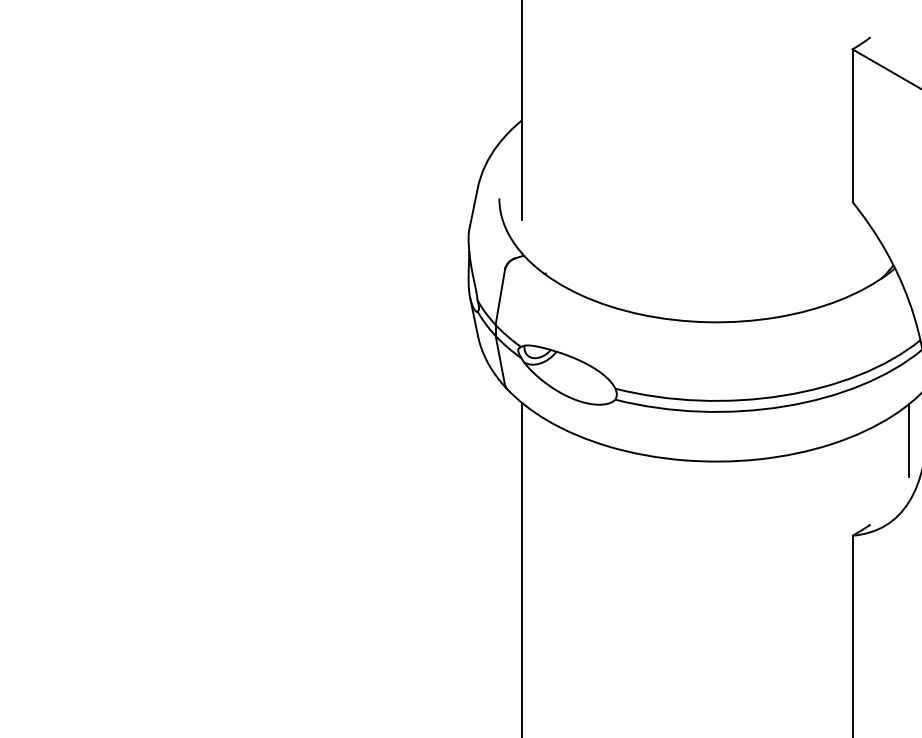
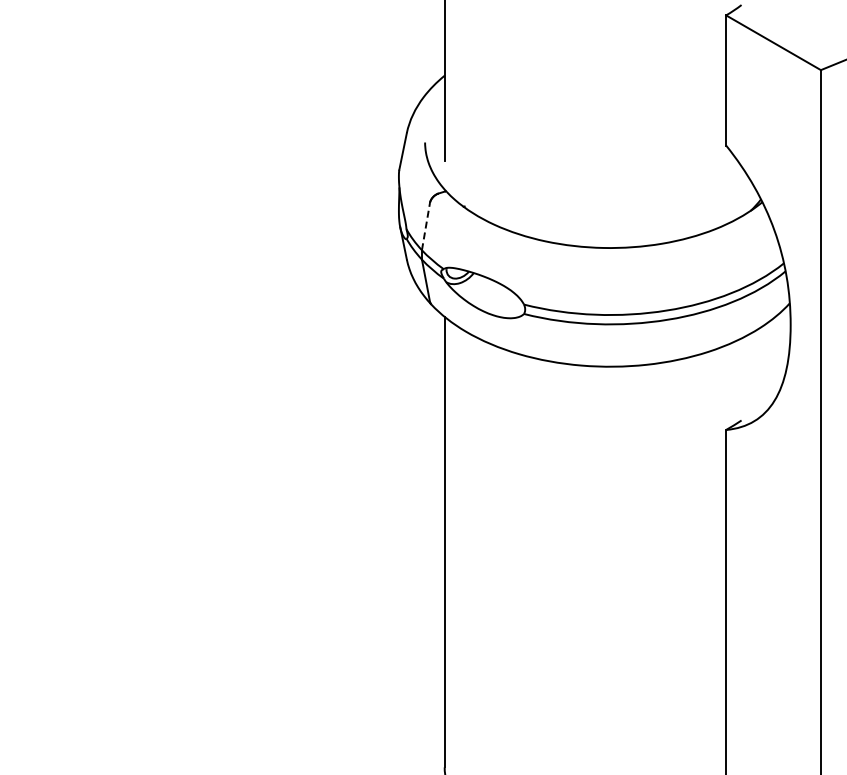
line: (499, 297) -> (425, 226), solid -> dashed
line: (909, 440) -> (774, 348), removed

